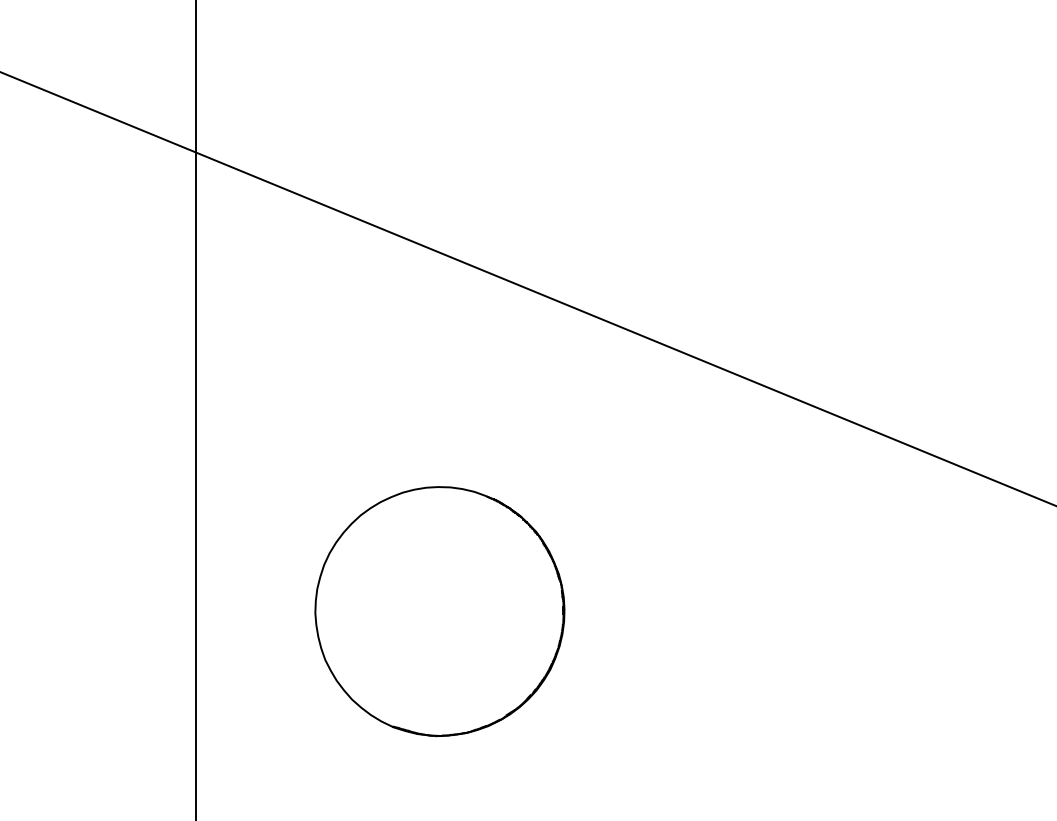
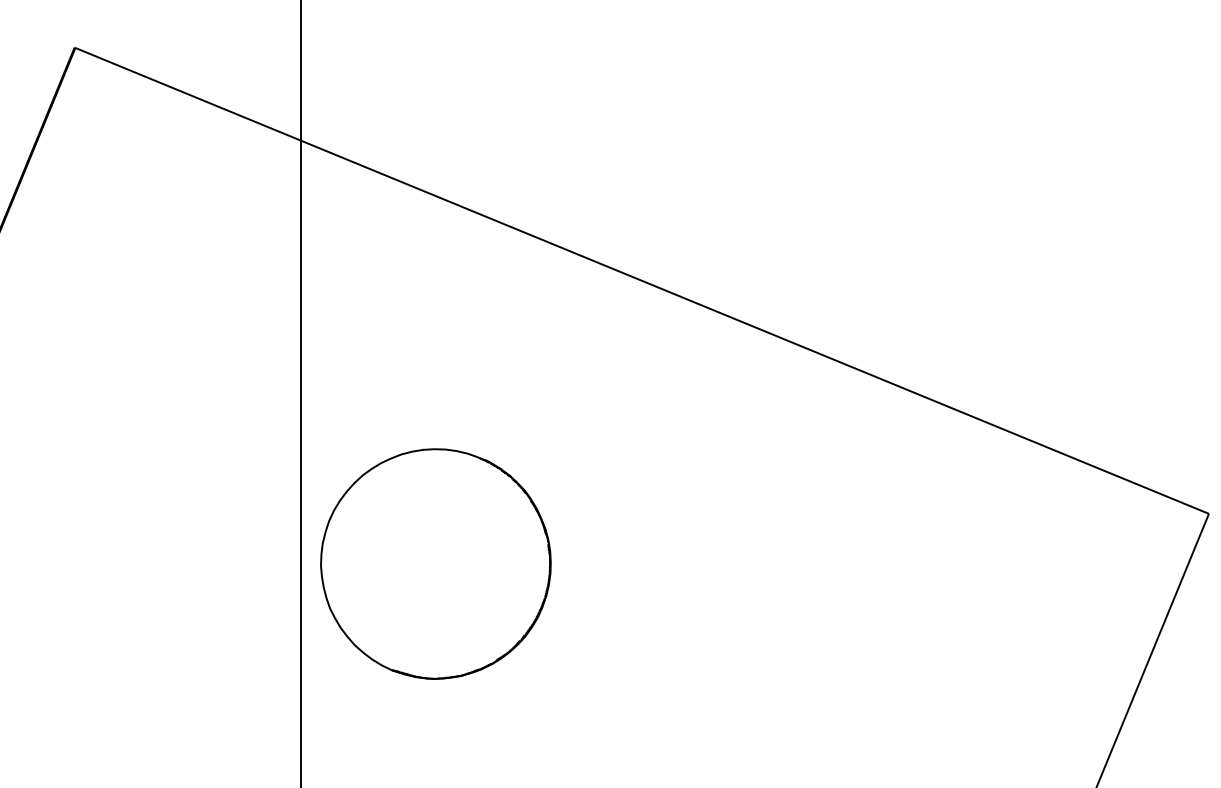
part: (439, 610) -> (435, 563), moved

